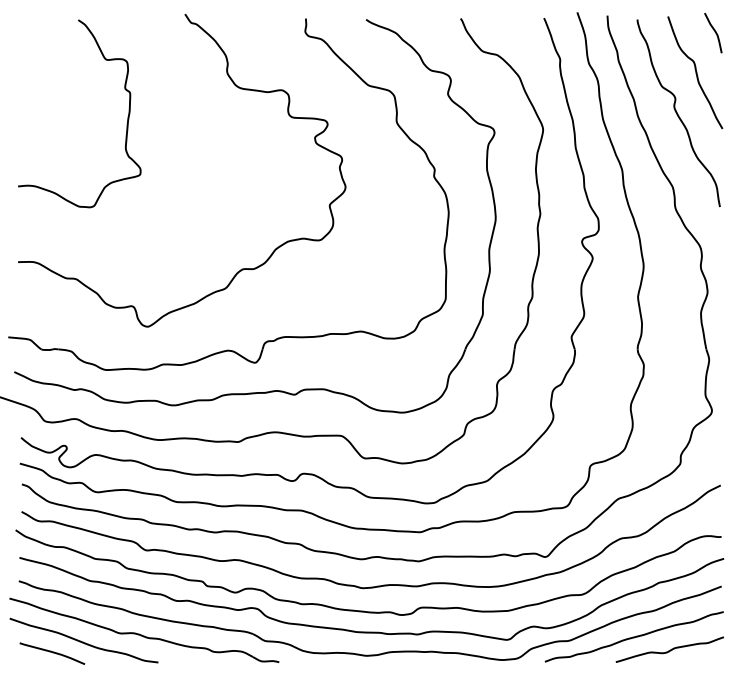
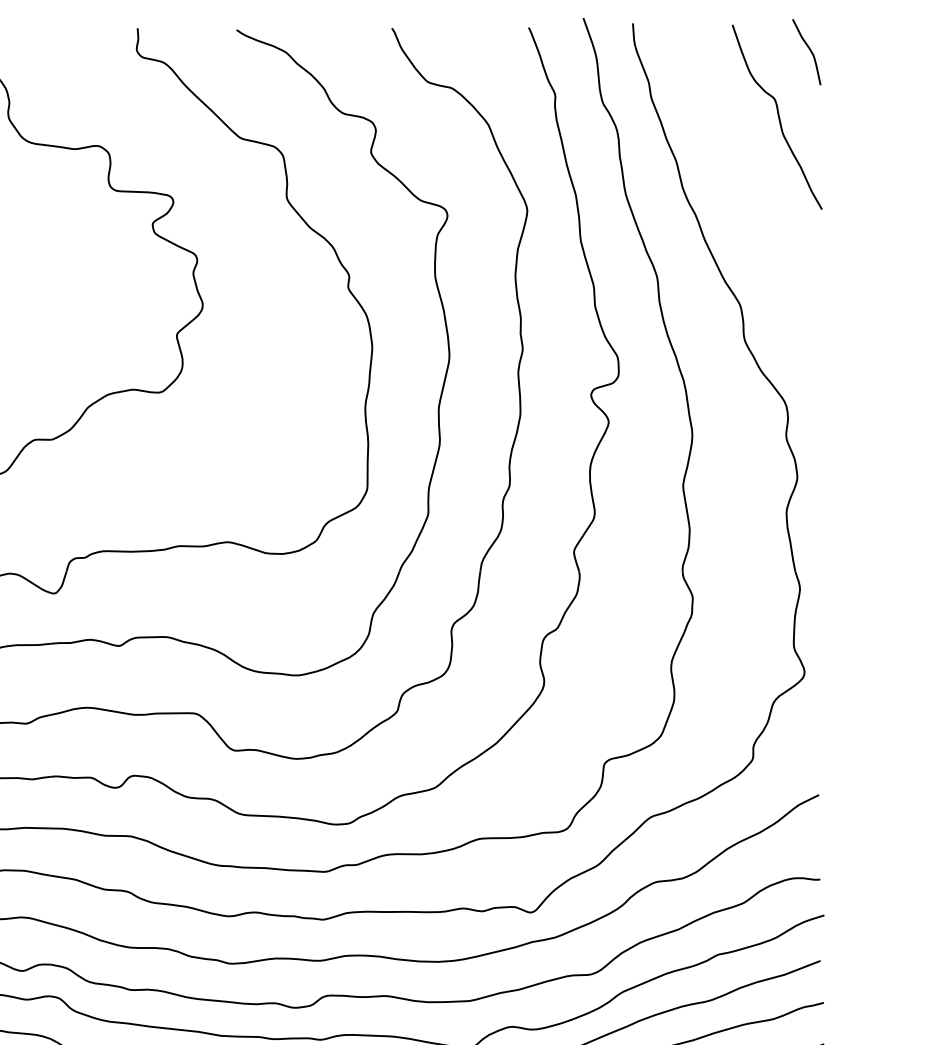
curve: (678, 113) -> (749, 184), removed

